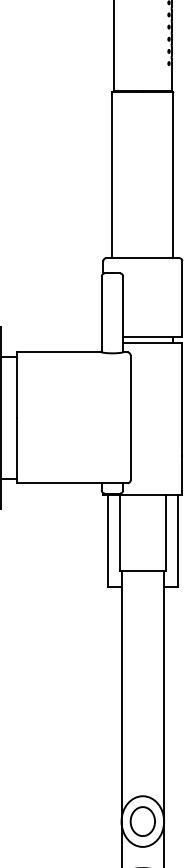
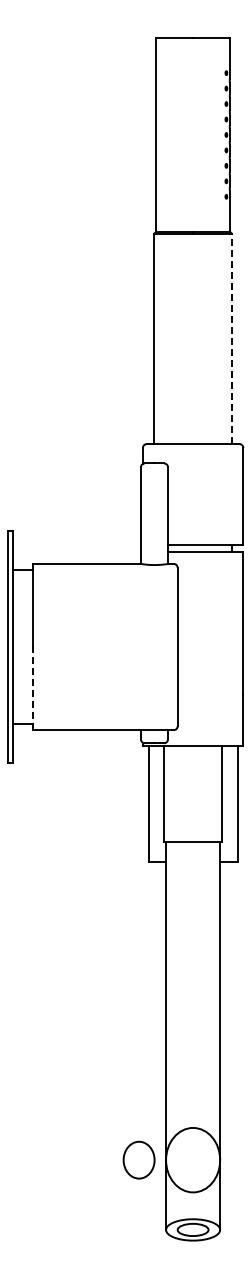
line: (173, 175) -> (231, 338), solid -> dashed
line: (16, 450) -> (32, 688), solid -> dashed
part: (142, 821) -> (138, 1159), moved

